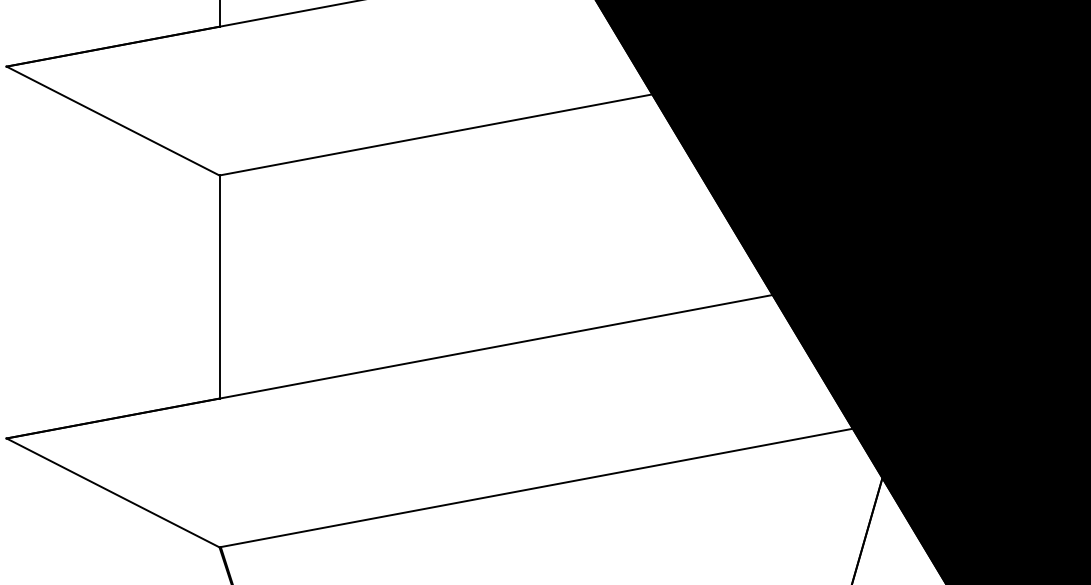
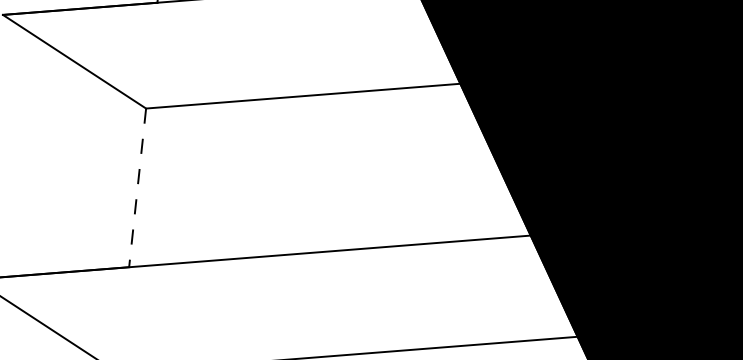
line: (219, 287) -> (137, 188), solid -> dashed

